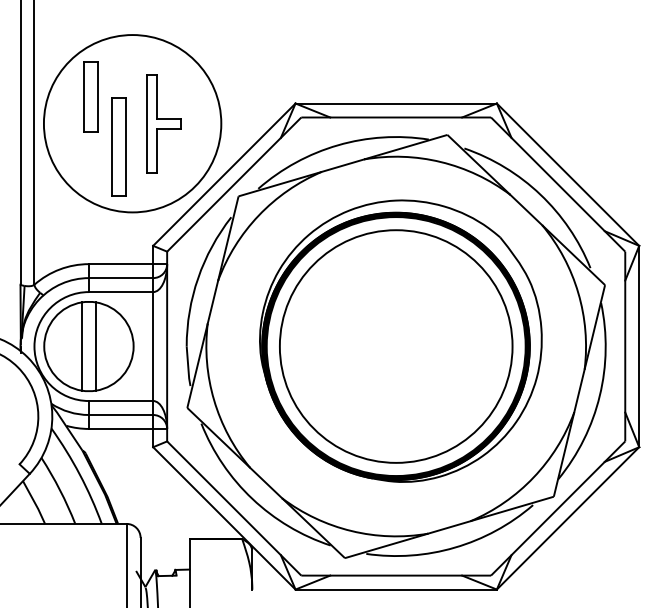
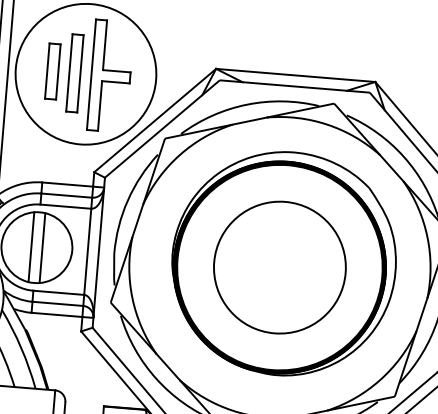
part: (90, 96) -> (52, 71), moved
part: (164, 123) -> (111, 76), size x1.43
part: (118, 146) -> (74, 73), moved
circle: (396, 346) -> (280, 267), size x0.71

